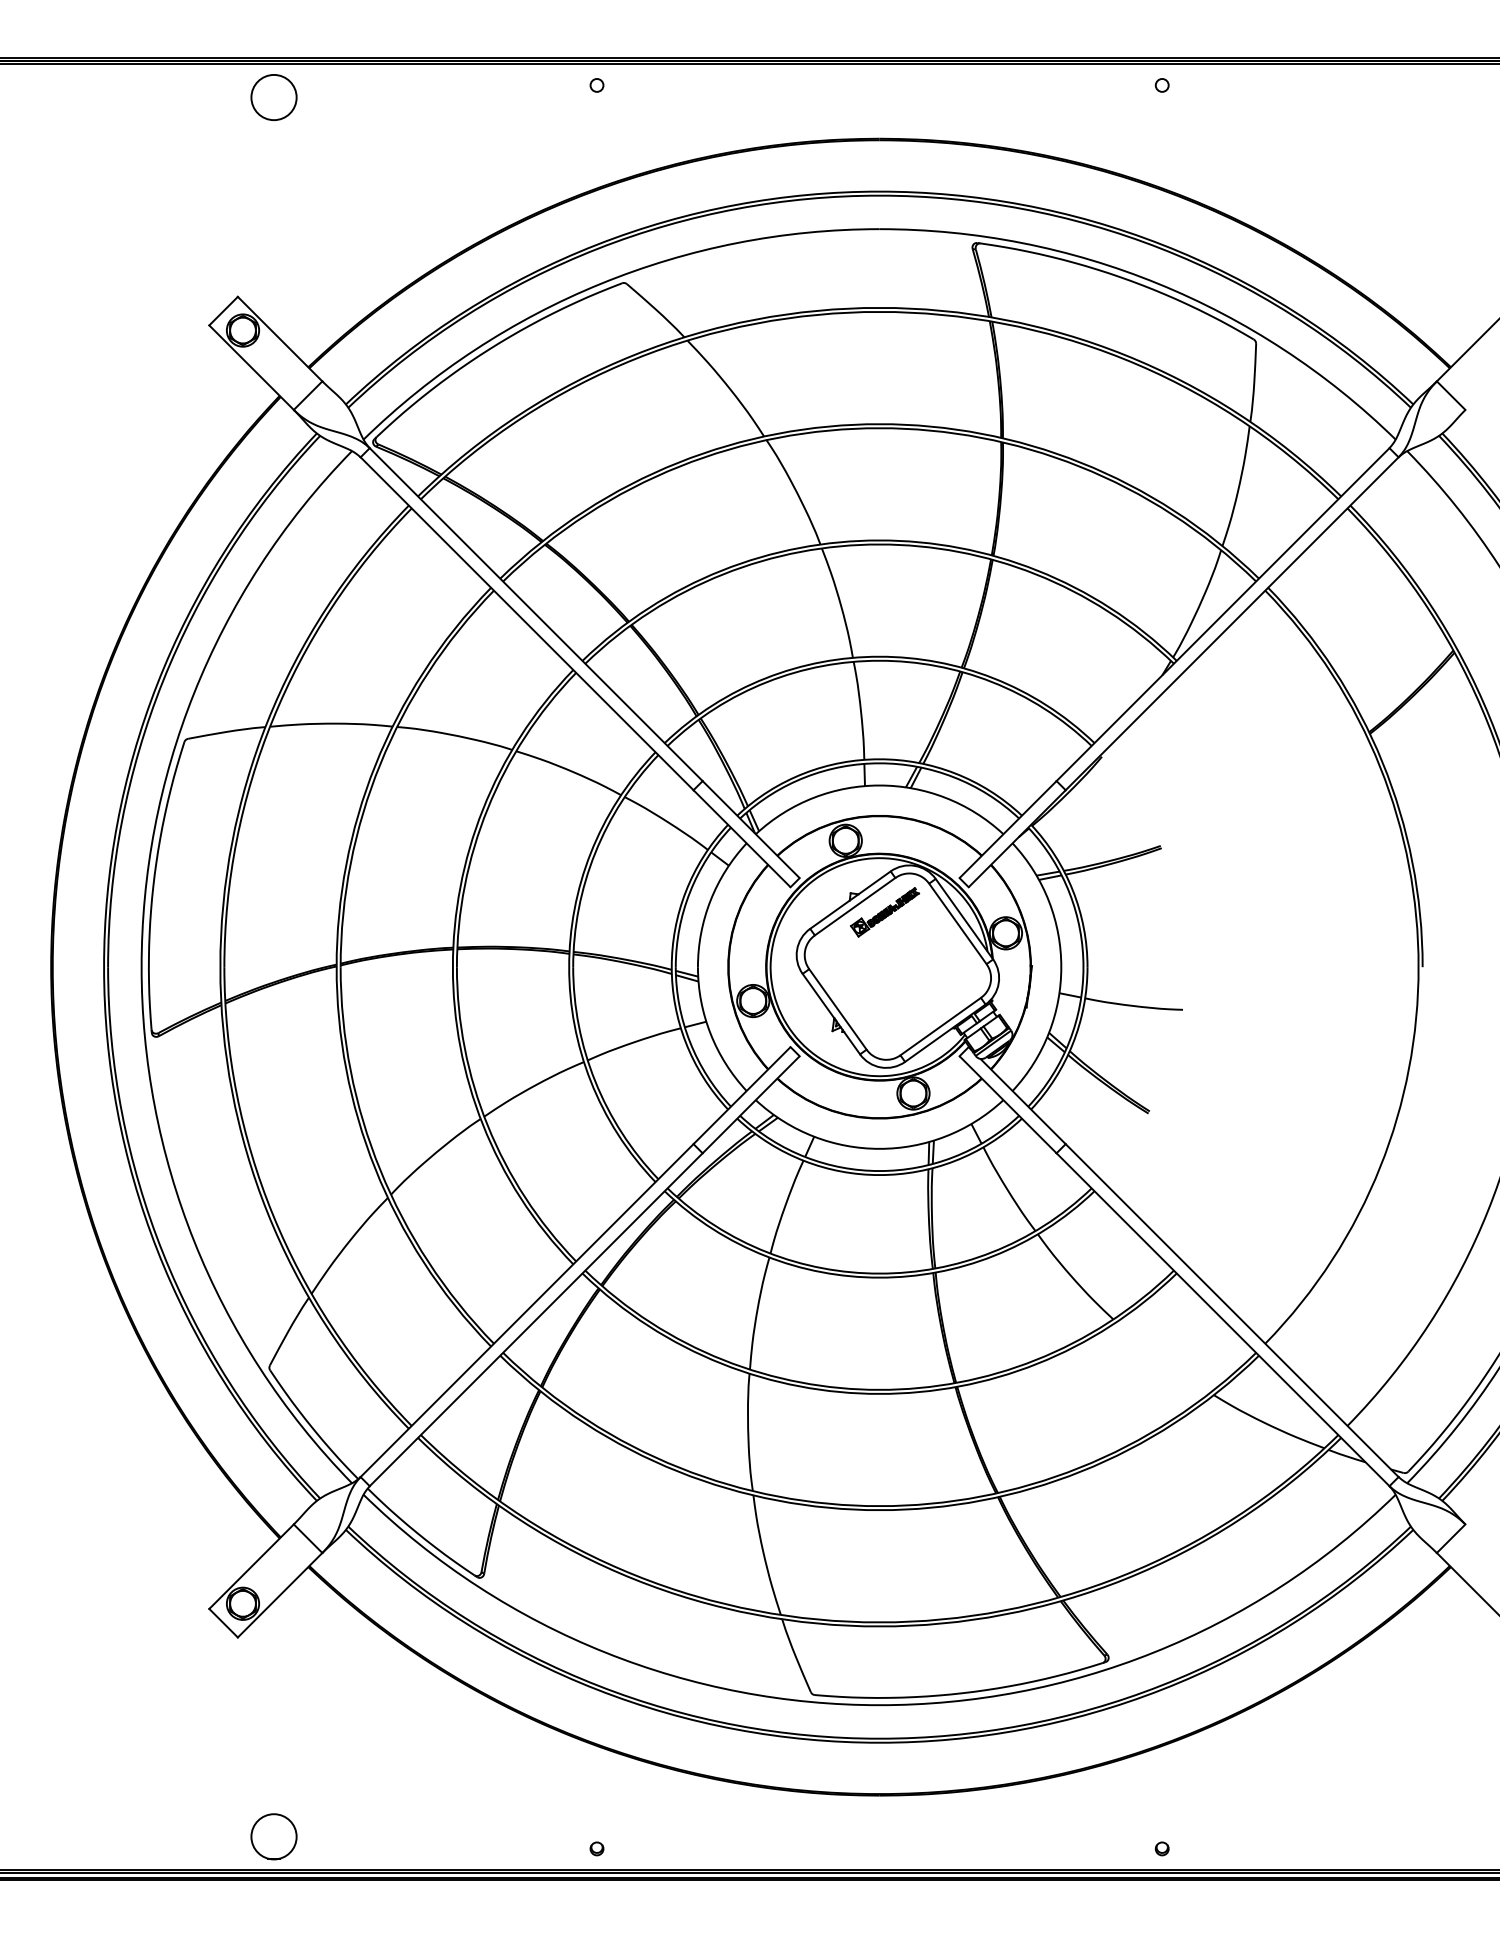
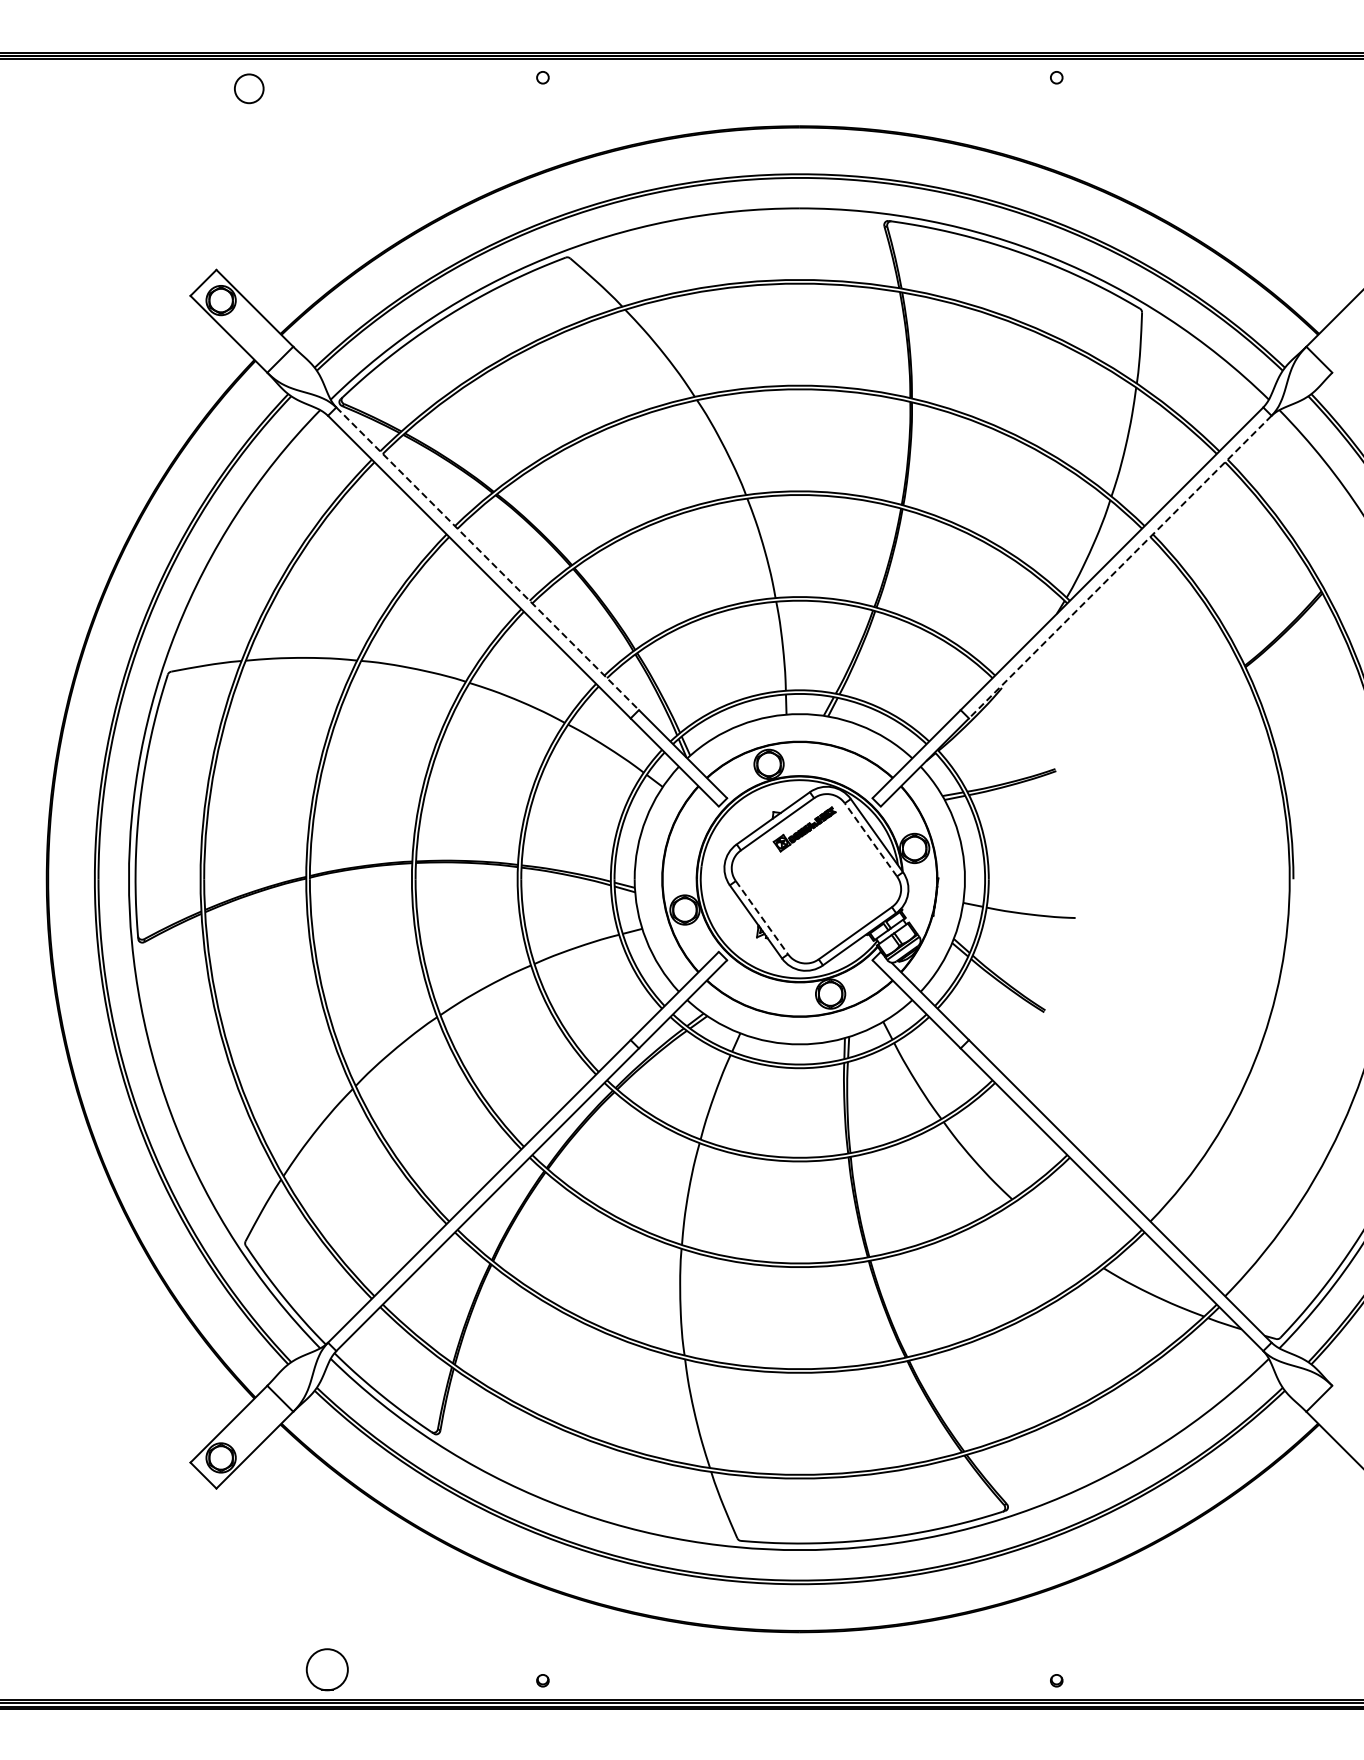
circle: (273, 97) -> (248, 88), size x0.7
line: (536, 614) -> (487, 558), solid -> dashed
line: (1232, 624) -> (1120, 567), solid -> dashed
line: (957, 923) -> (870, 839), solid -> dashed
line: (837, 1009) -> (761, 917), solid -> dashed
circle: (273, 1836) -> (326, 1669), moved

